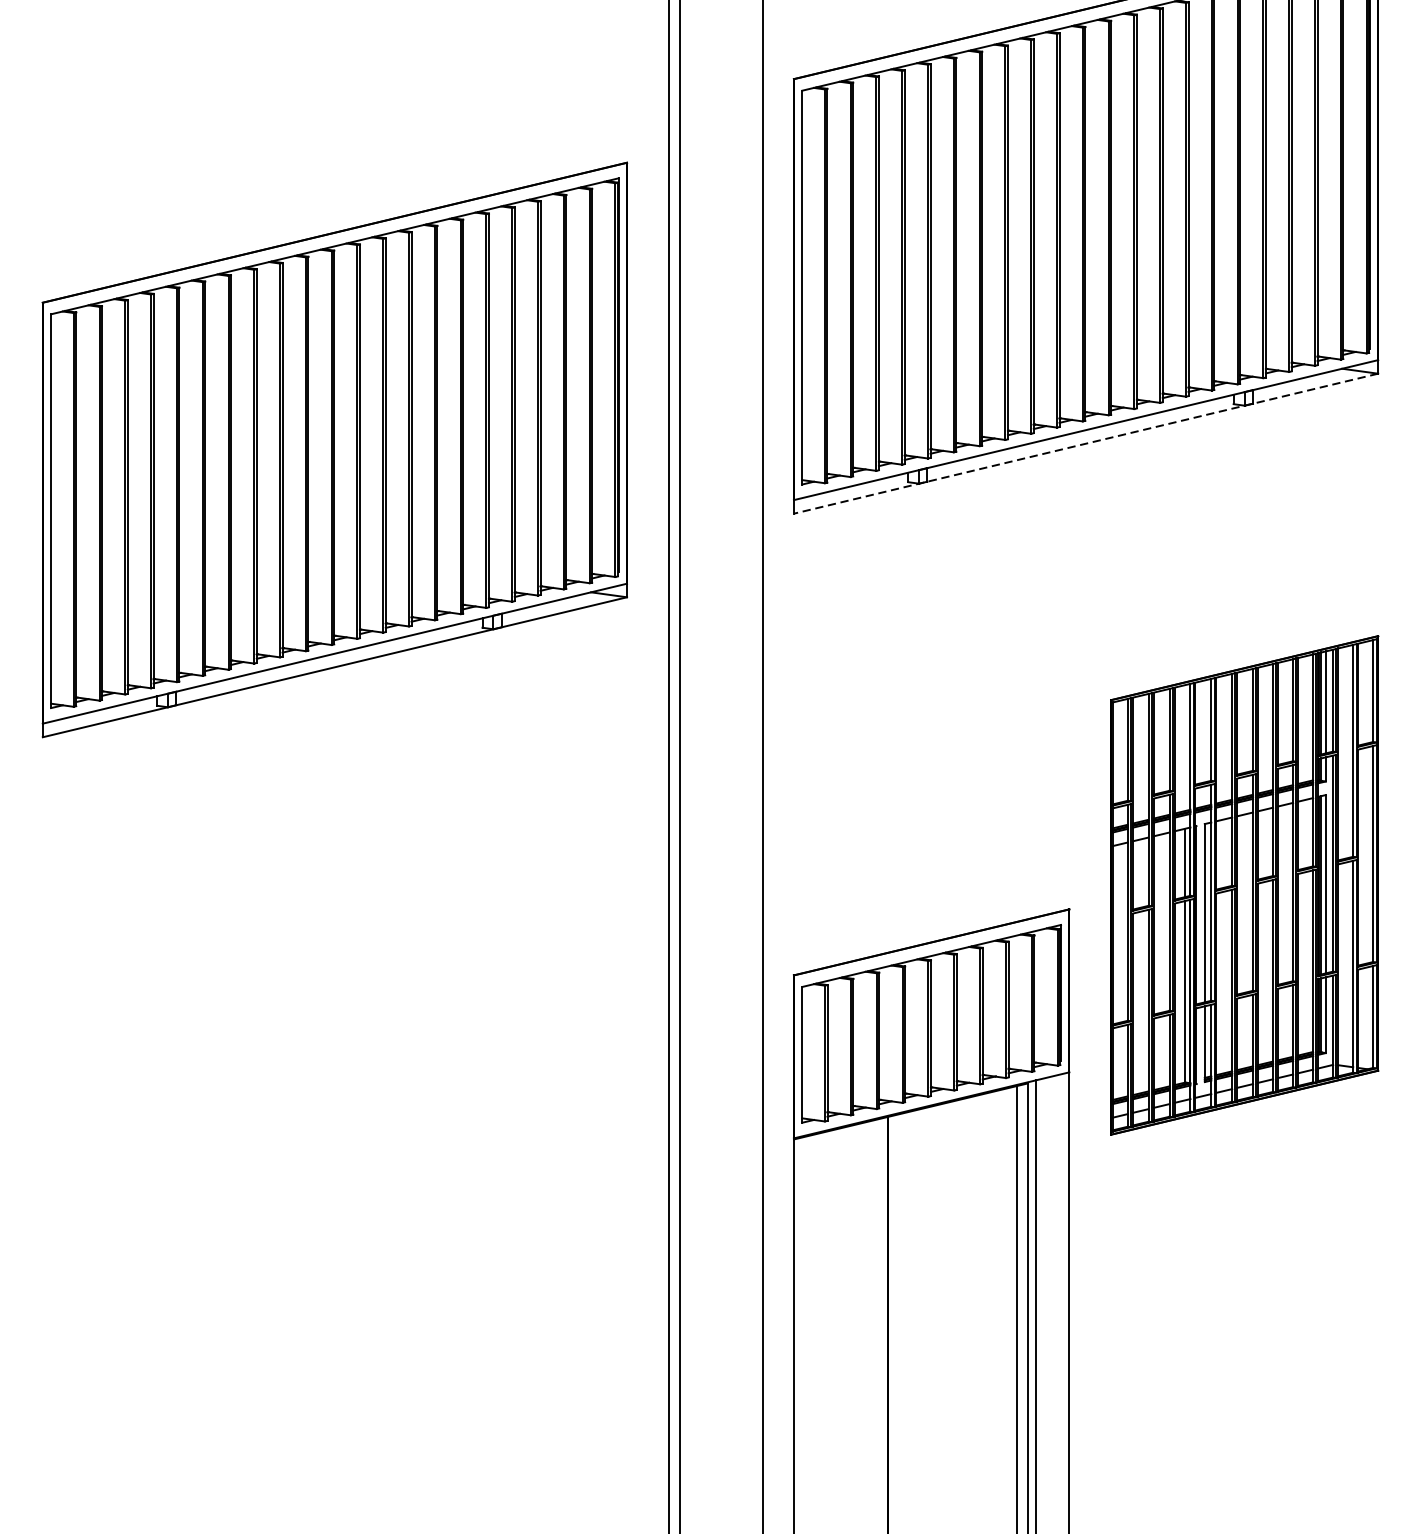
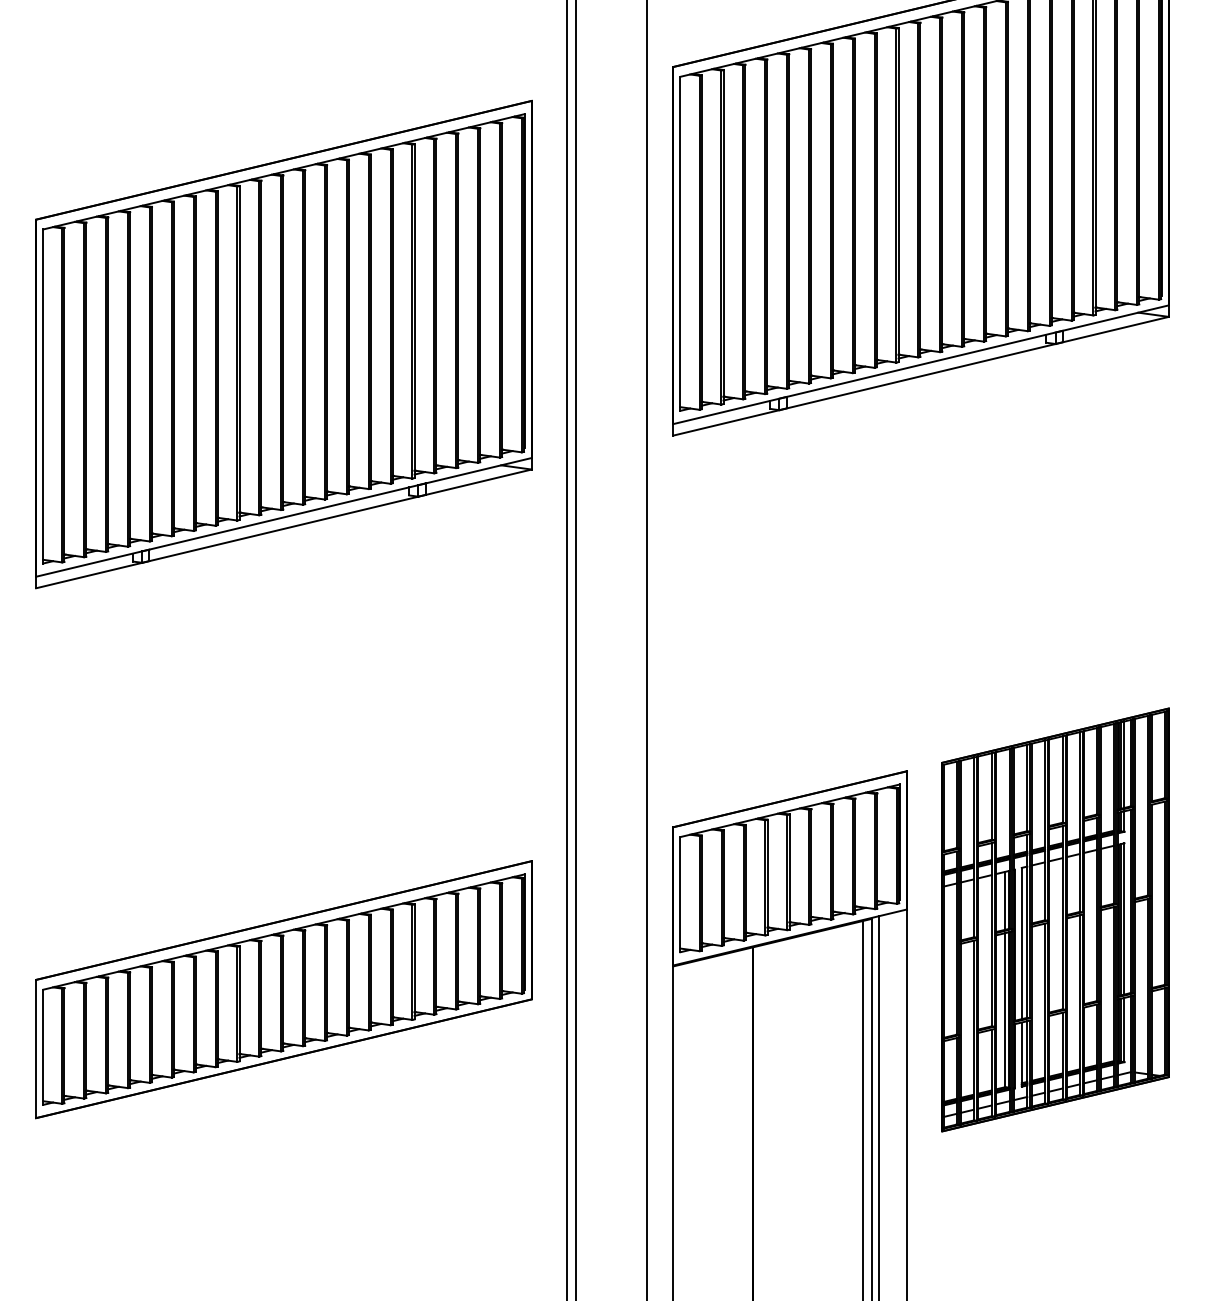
line: (1086, 443) -> (921, 376), dashed -> solid
part: (334, 449) -> (283, 344), moved
part: (1244, 884) -> (1055, 919), moved
part: (334, 1166) -> (283, 989), added

